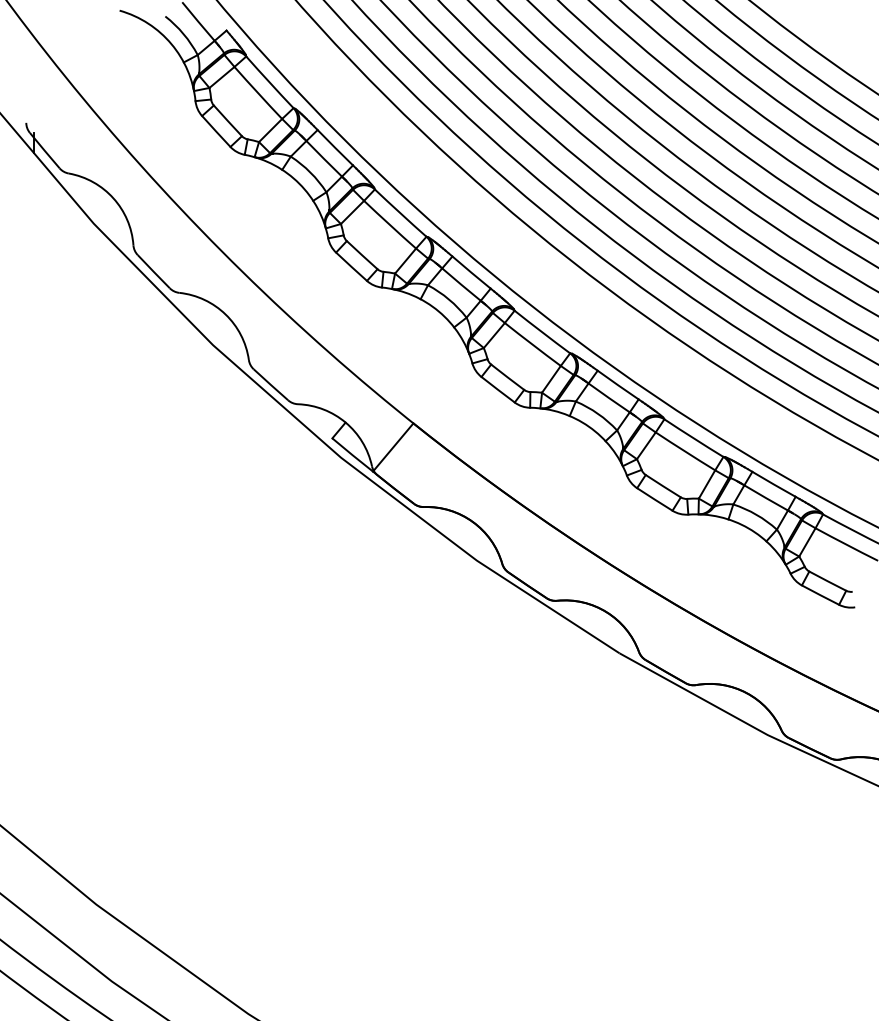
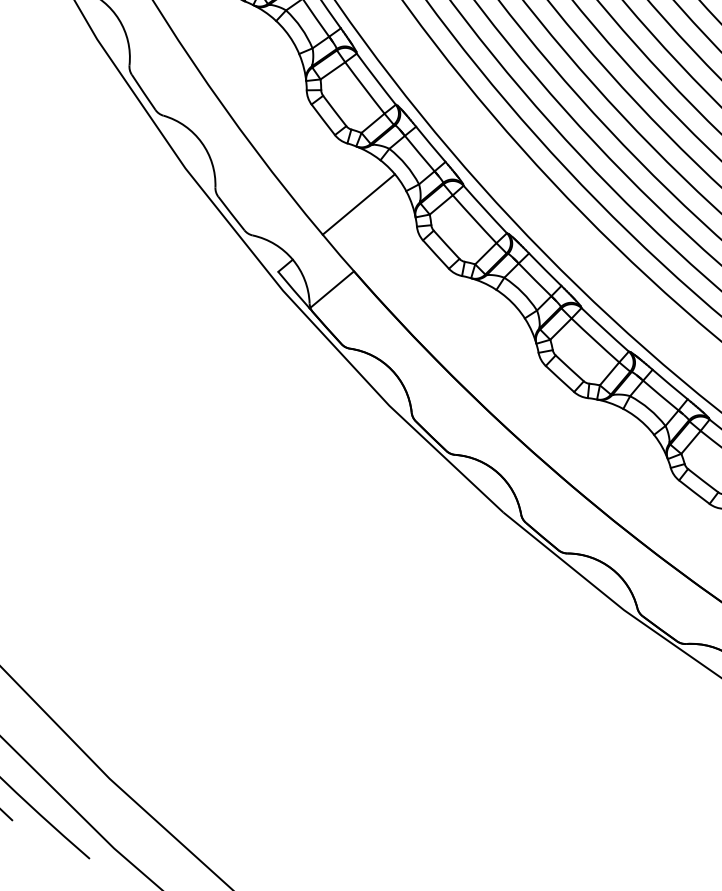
line: (405, 350) -> (358, 204), added

